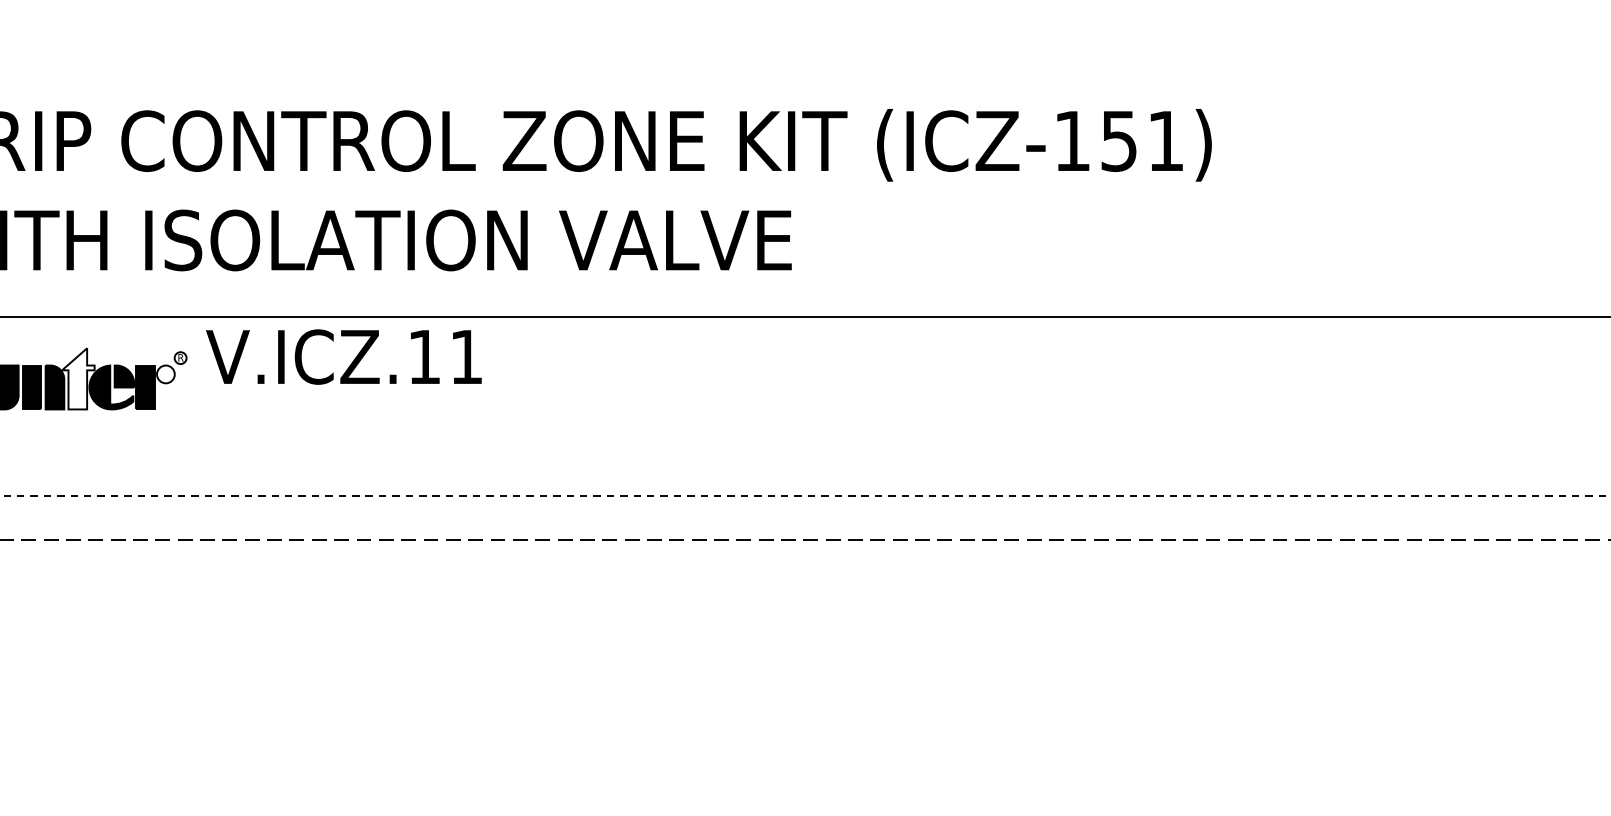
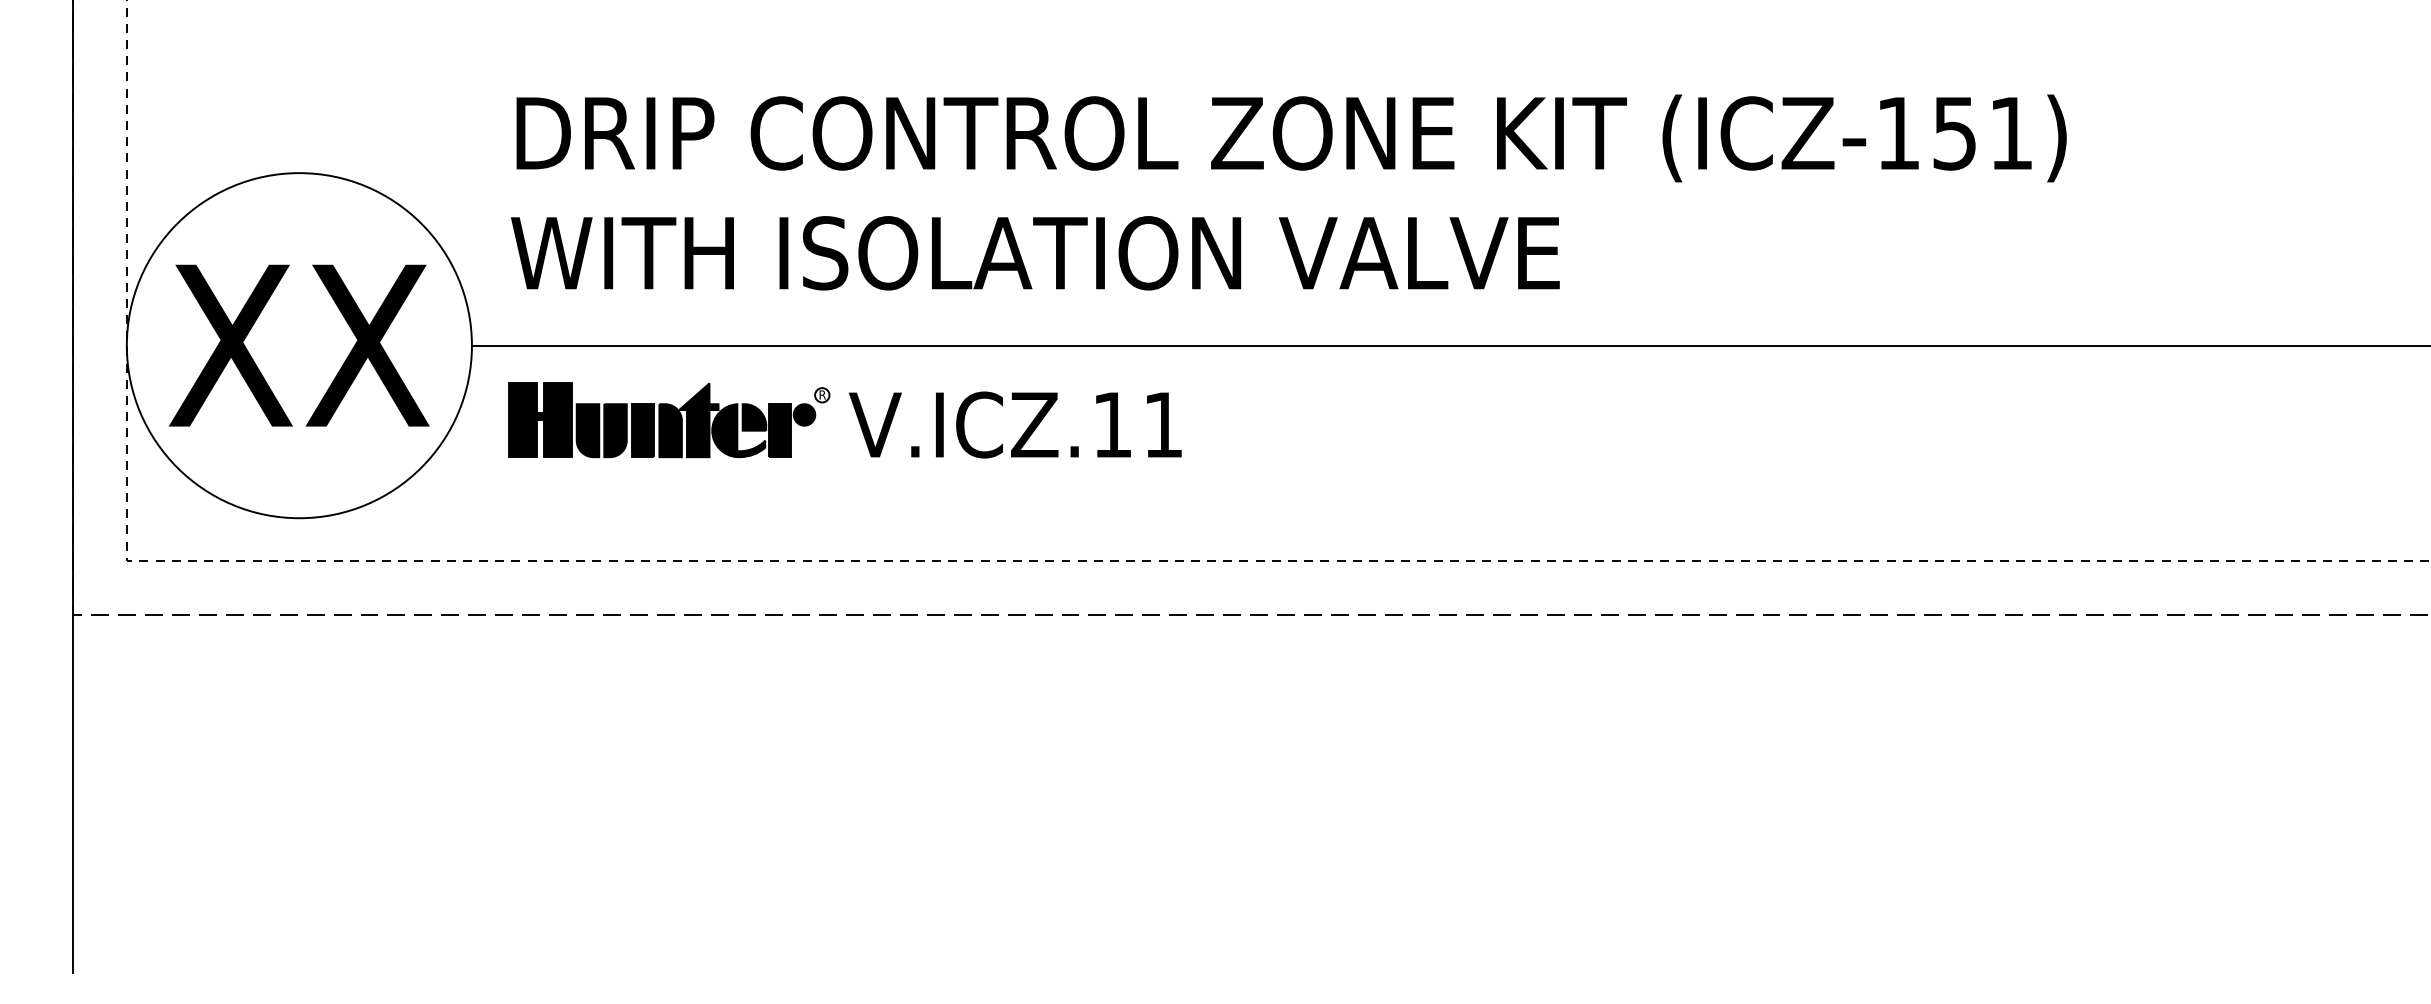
text: (344, 356) -> (1015, 424), moved
fill: (165, 374) -> (804, 414), added
fill: (78, 379) -> (698, 420), added

